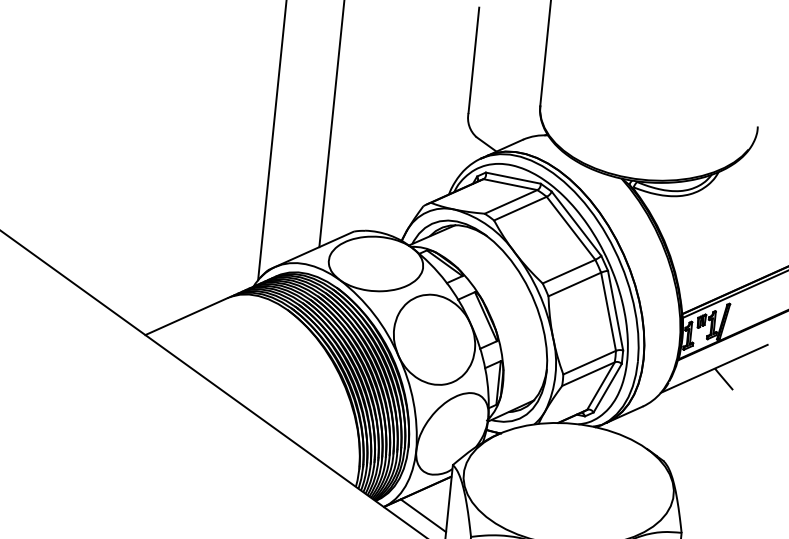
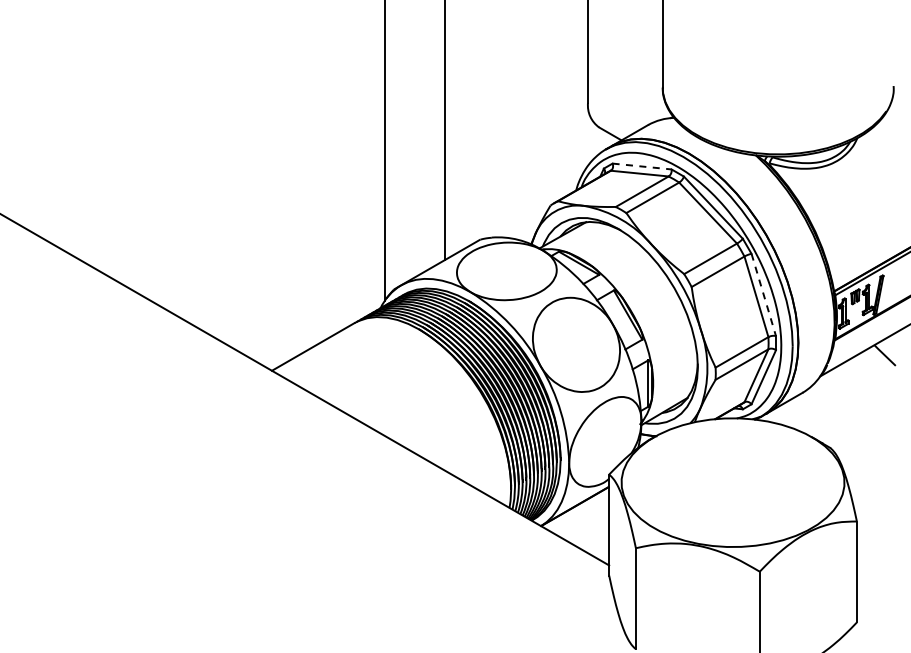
line: (513, 178) -> (642, 166), solid -> dashed
line: (615, 310) -> (763, 294), solid -> dashed
line: (423, 515) -> (583, 530), removed

